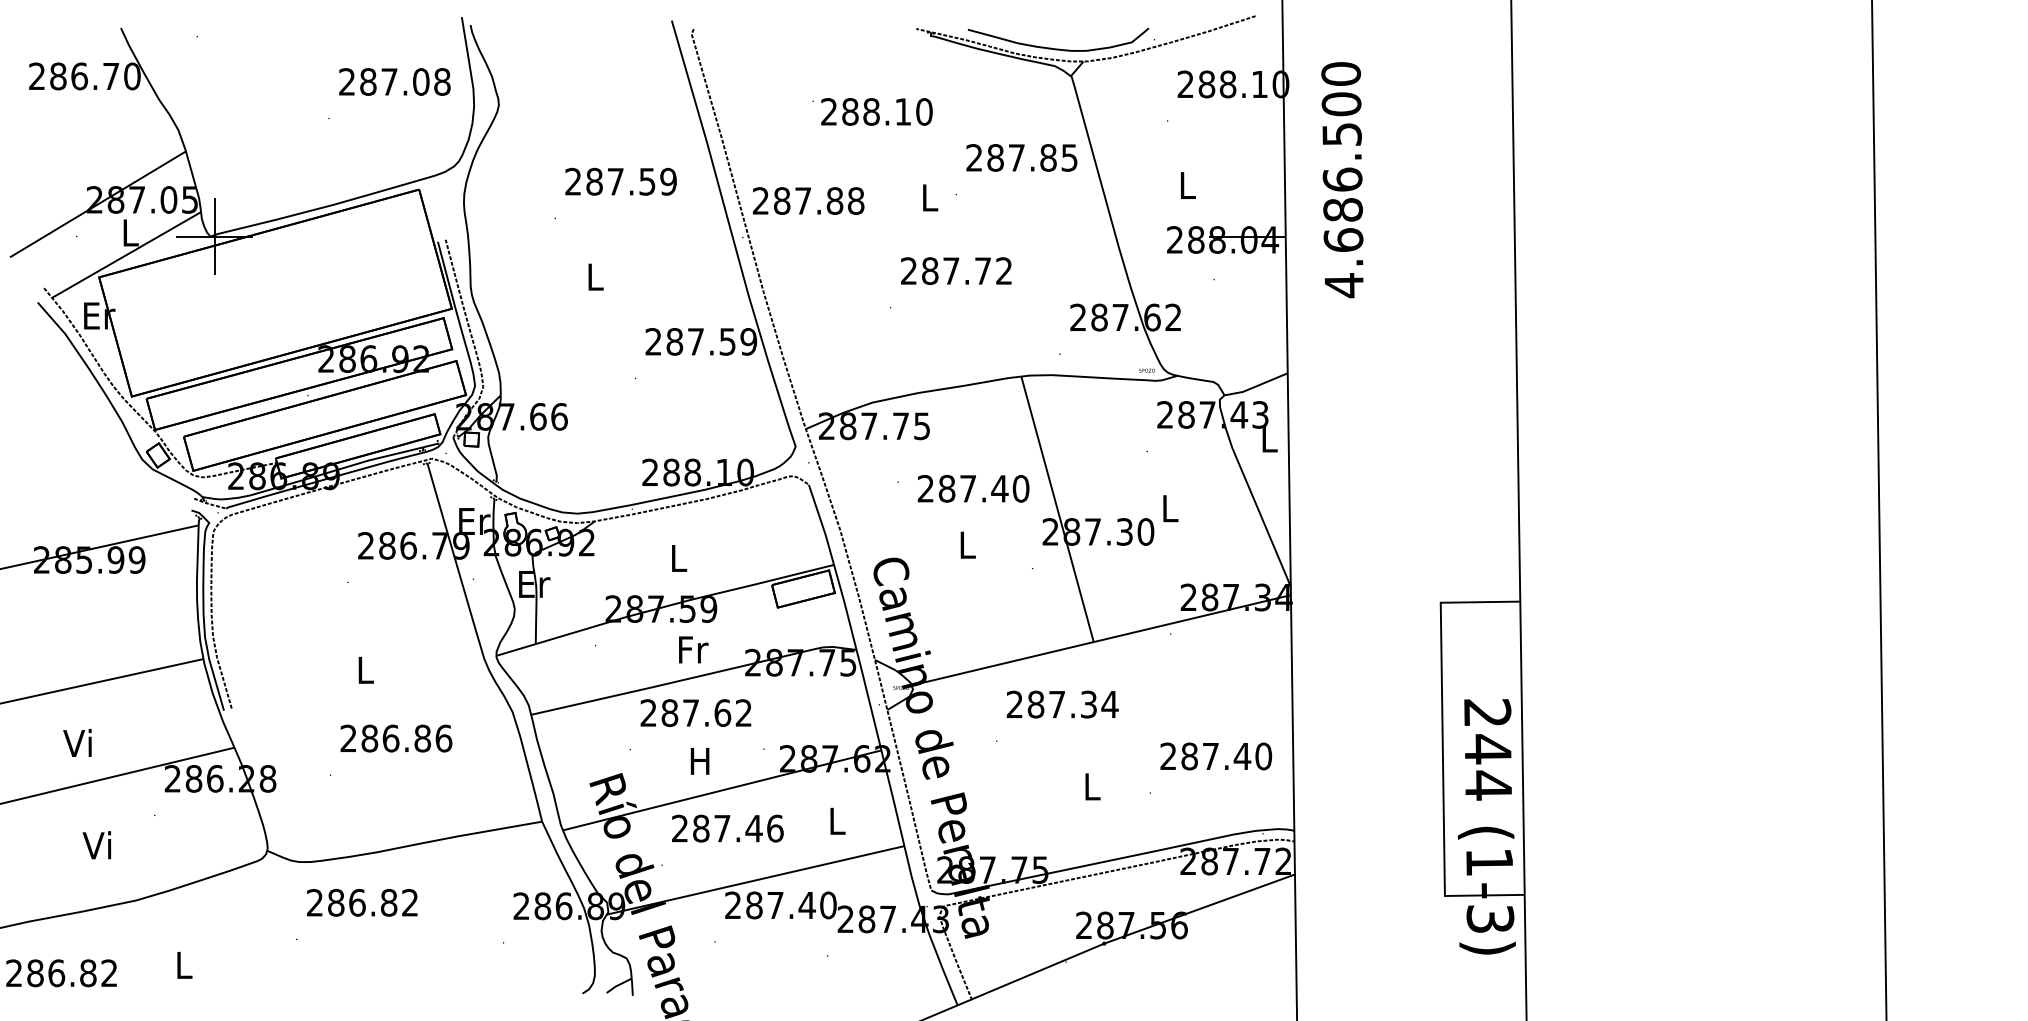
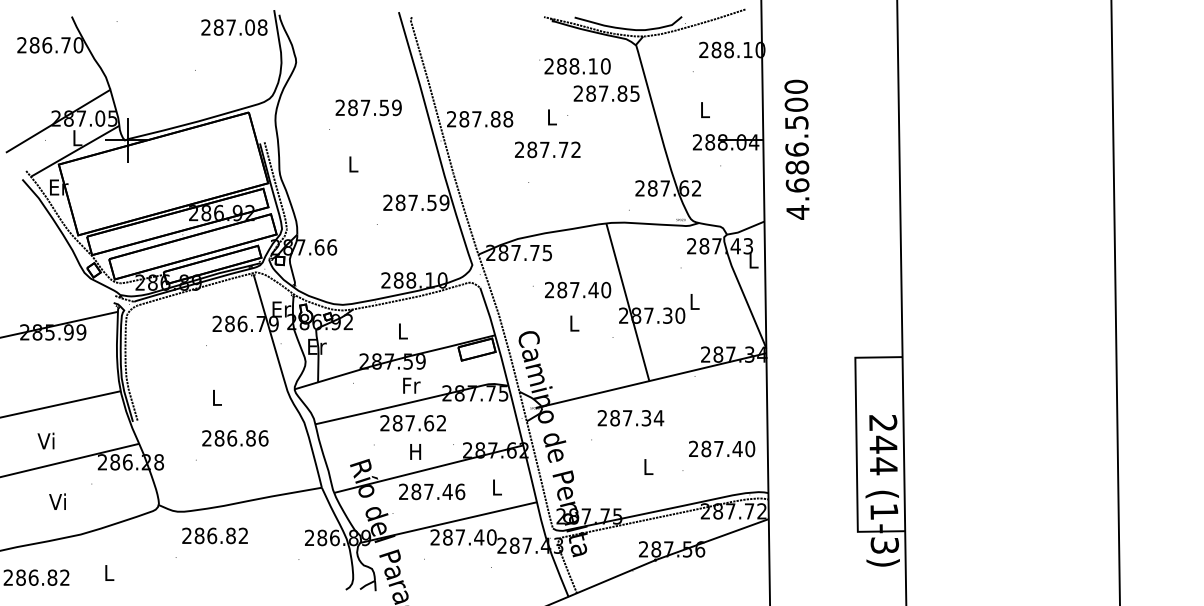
text: (394, 81) -> (234, 27), moved
text: (871, 112) -> (574, 66), moved
text: (1341, 179) -> (796, 149), moved
text: (955, 270) -> (547, 149), moved

